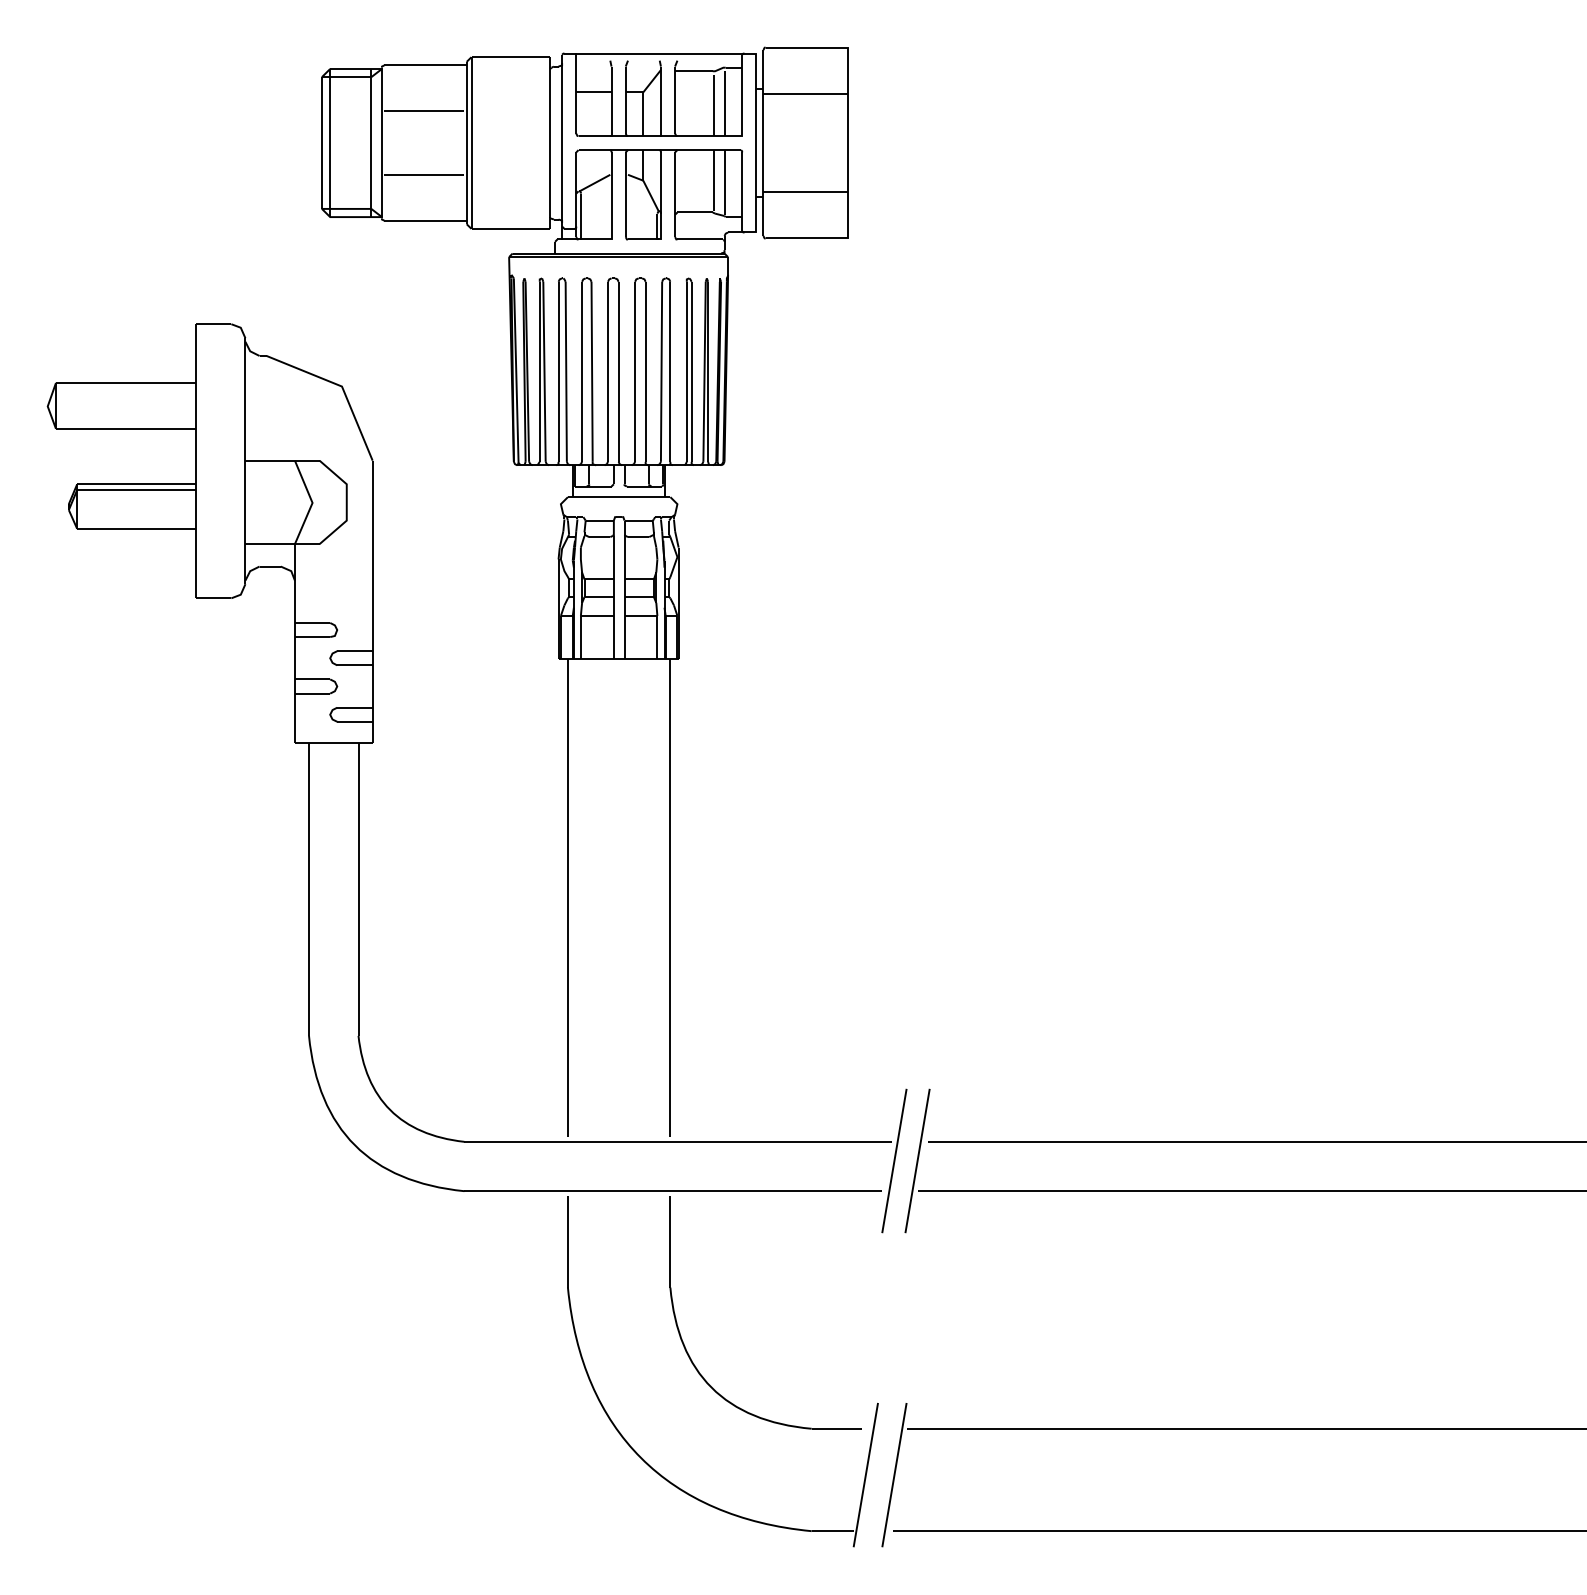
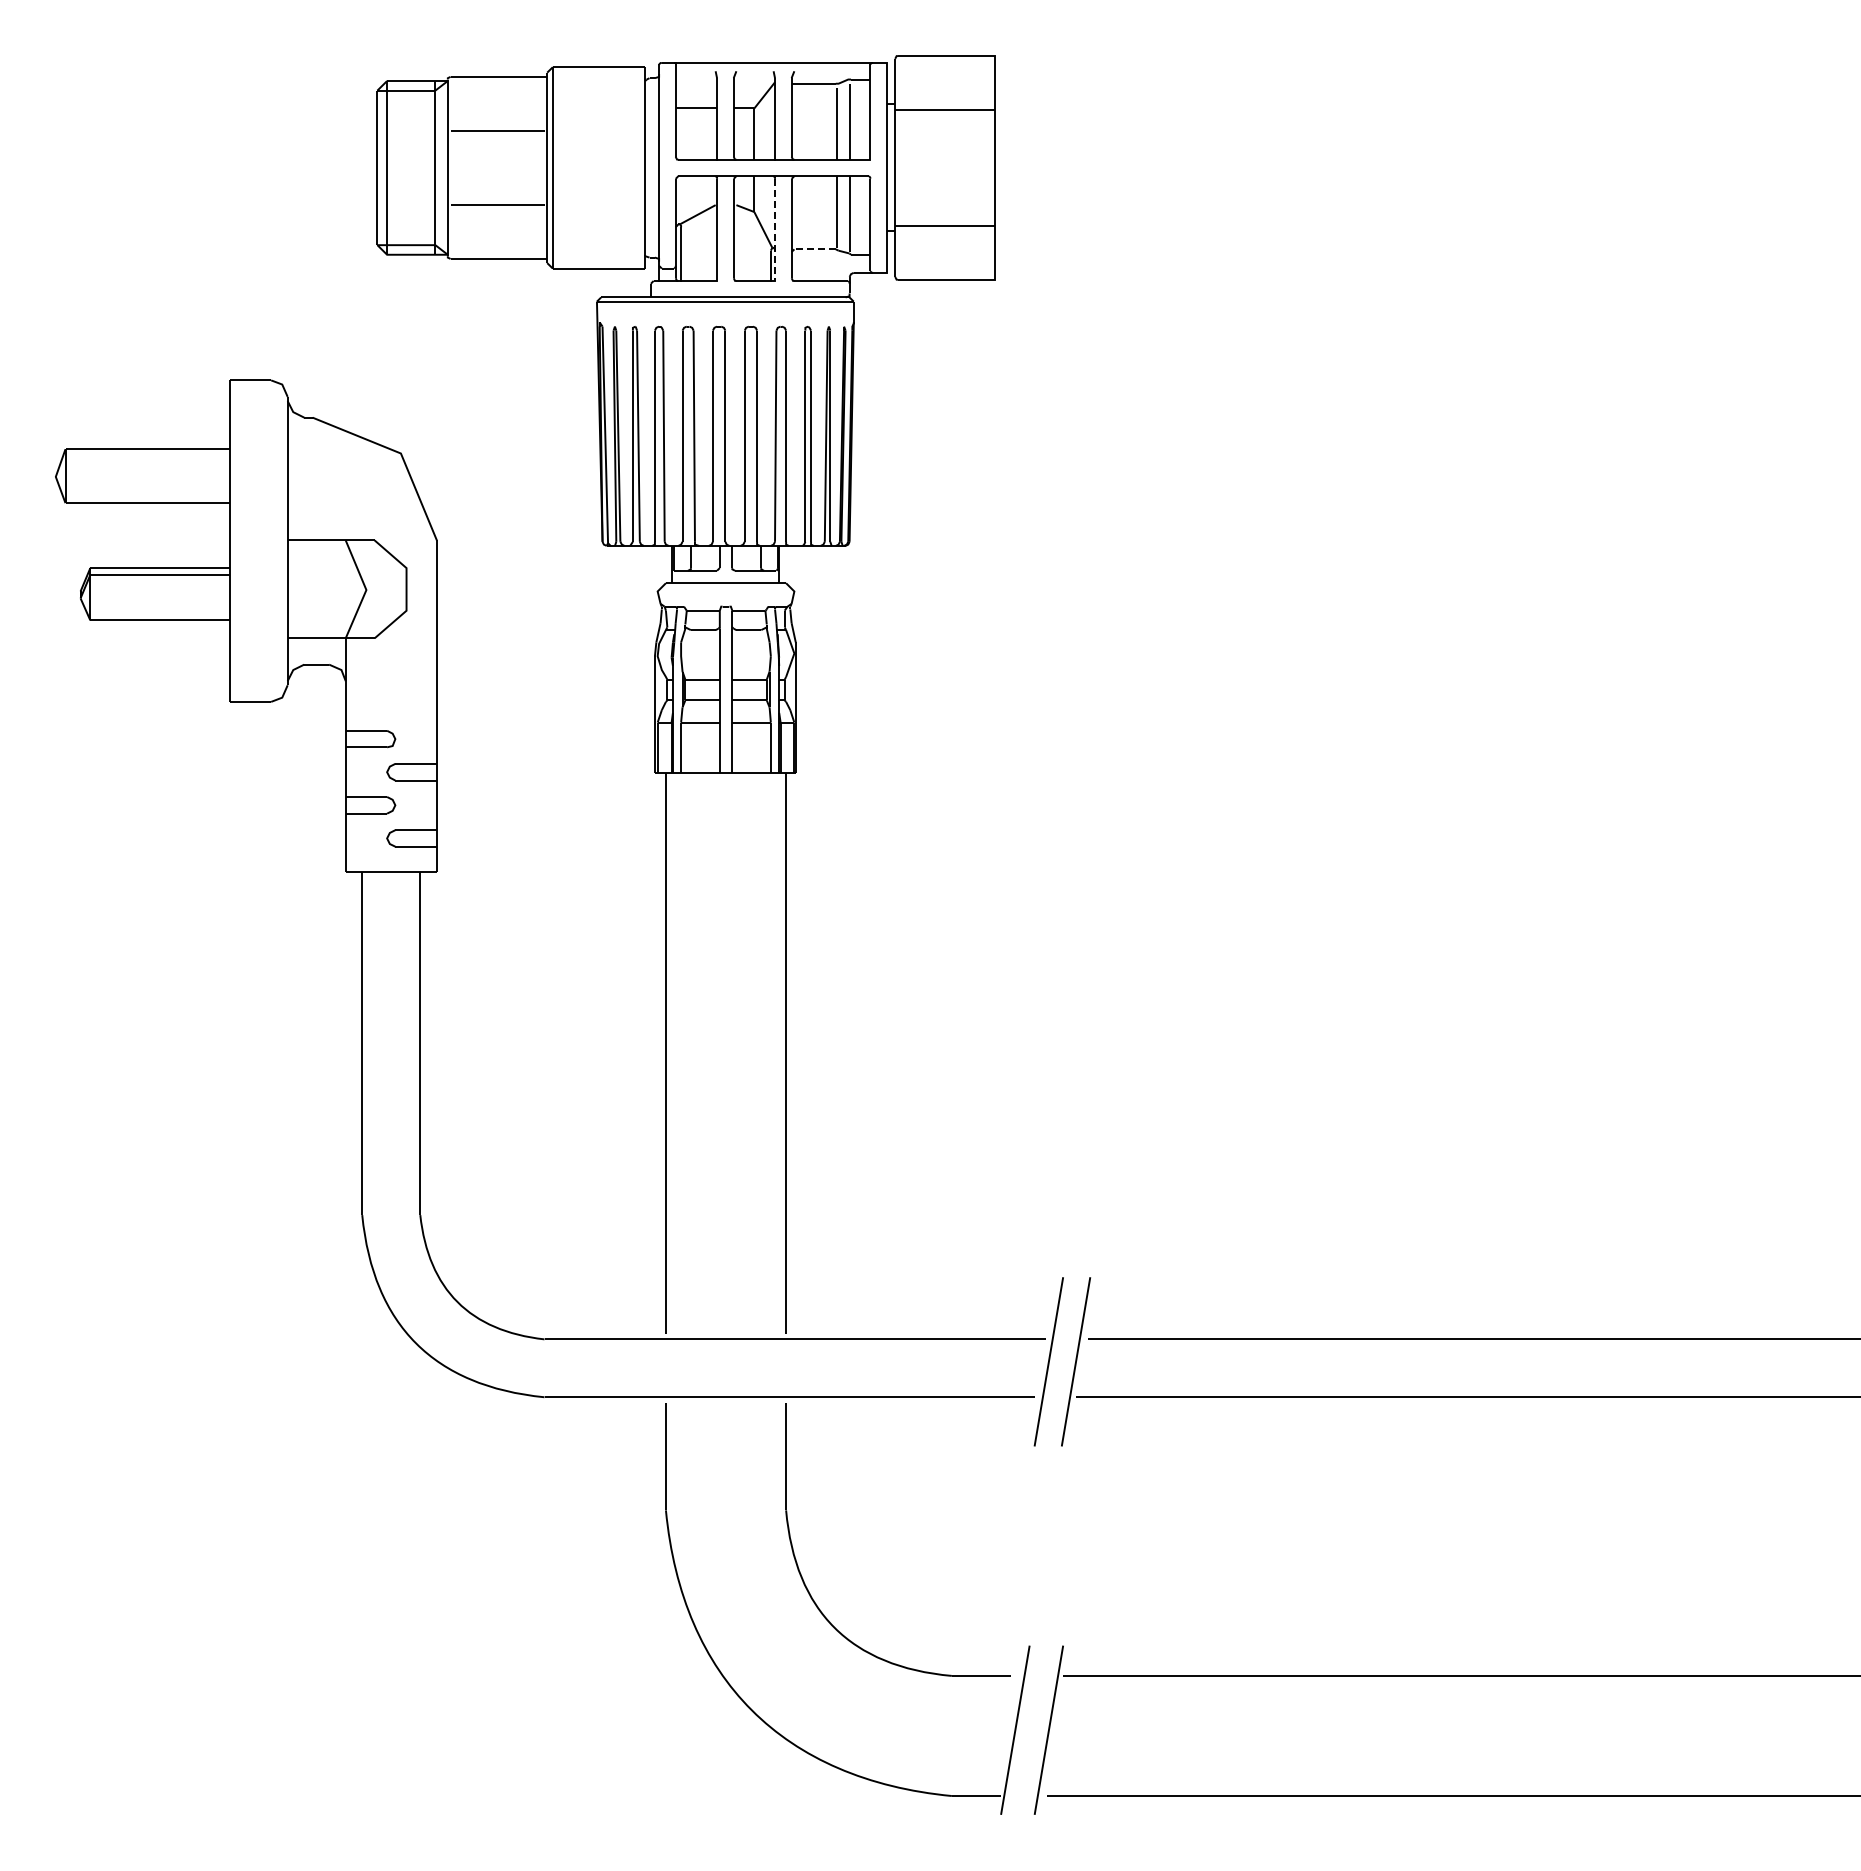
line: (661, 194) -> (775, 228), solid -> dashed
line: (695, 212) -> (815, 249), solid -> dashed

